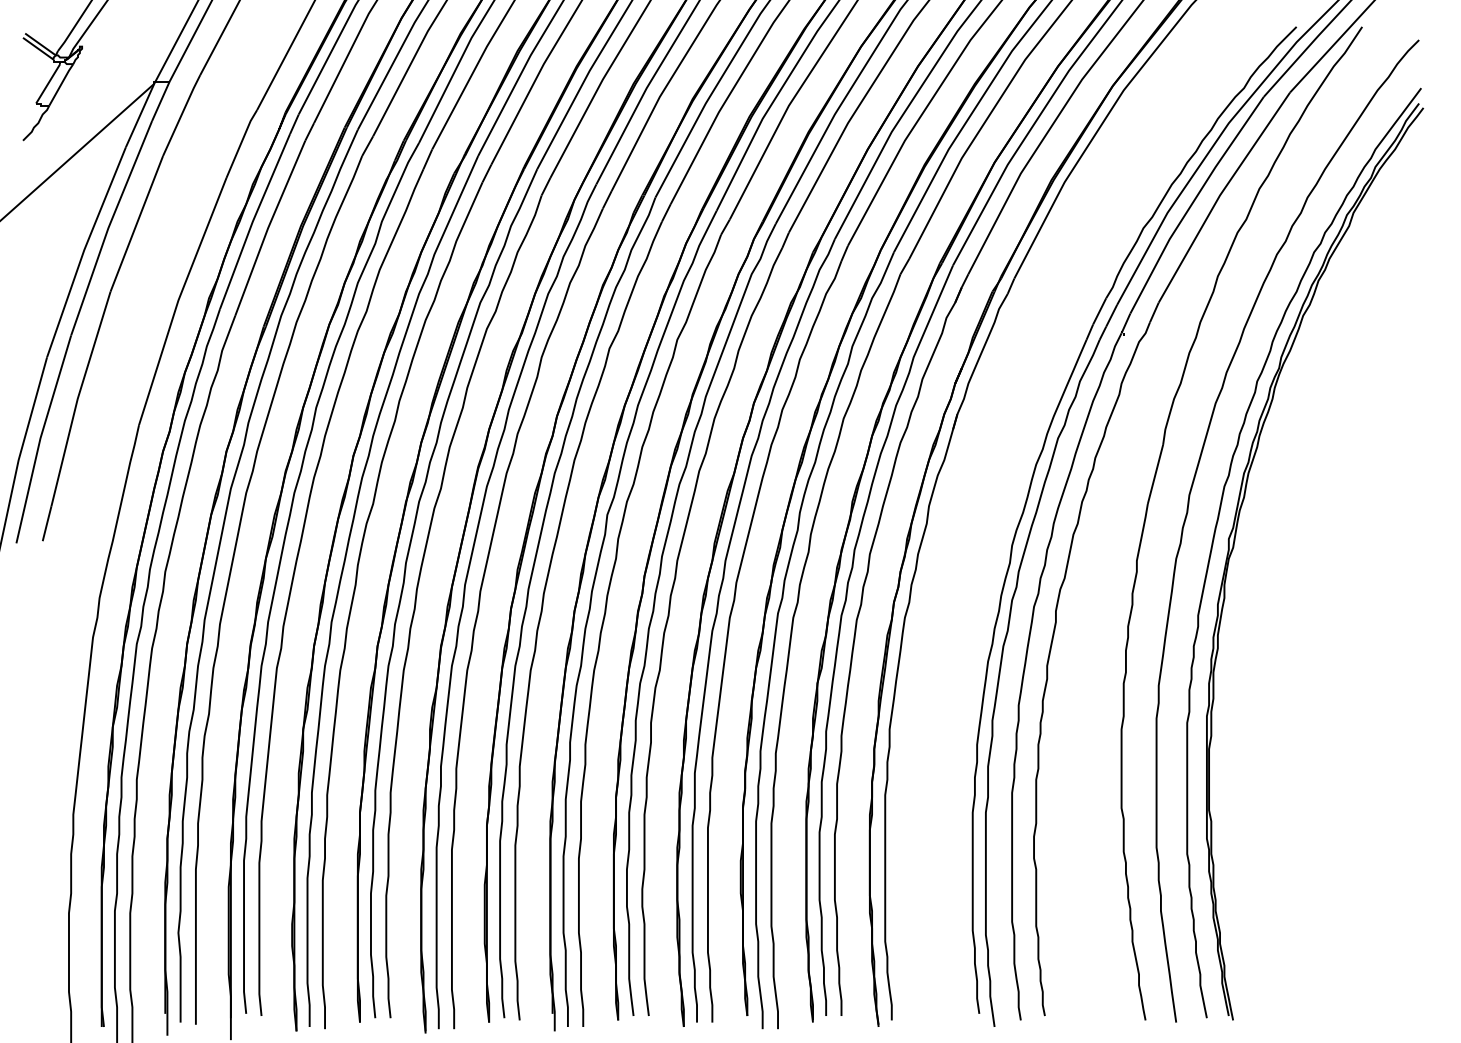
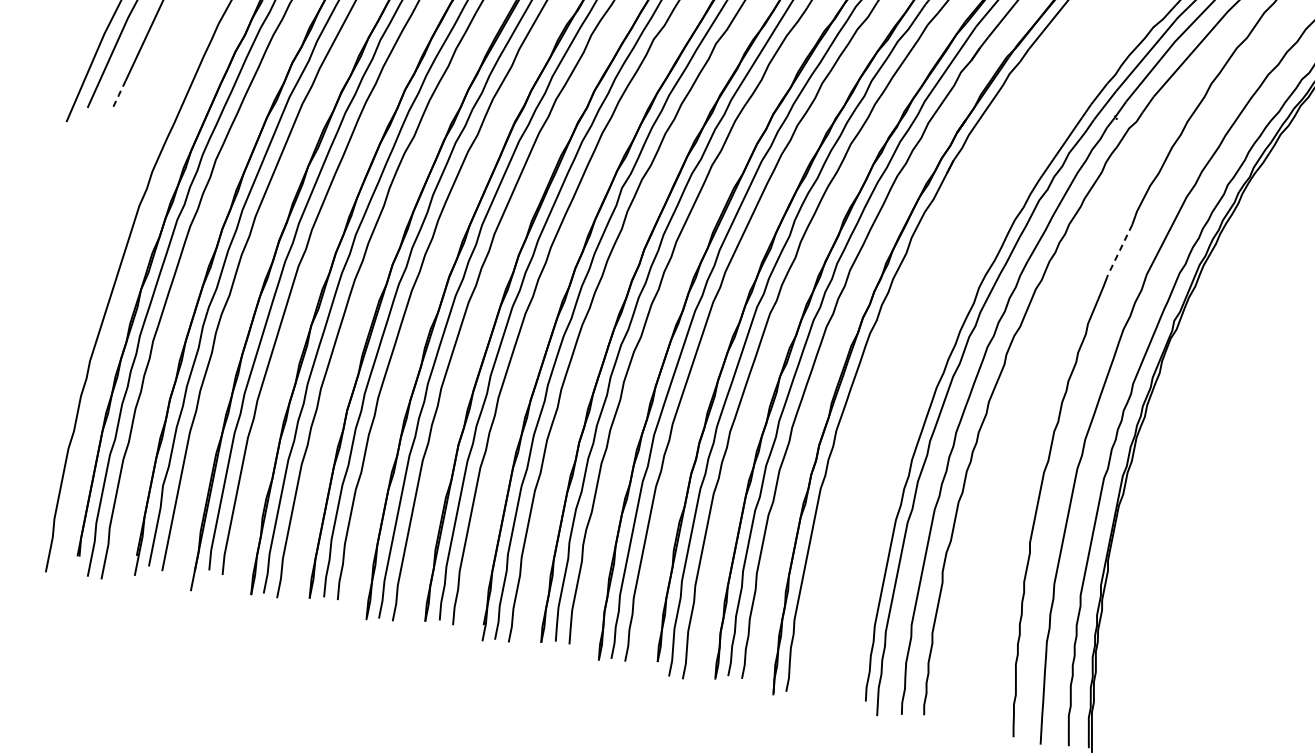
line: (1155, 474) -> (1120, 250), solid -> dashed
line: (47, 523) -> (119, 95), solid -> dashed

